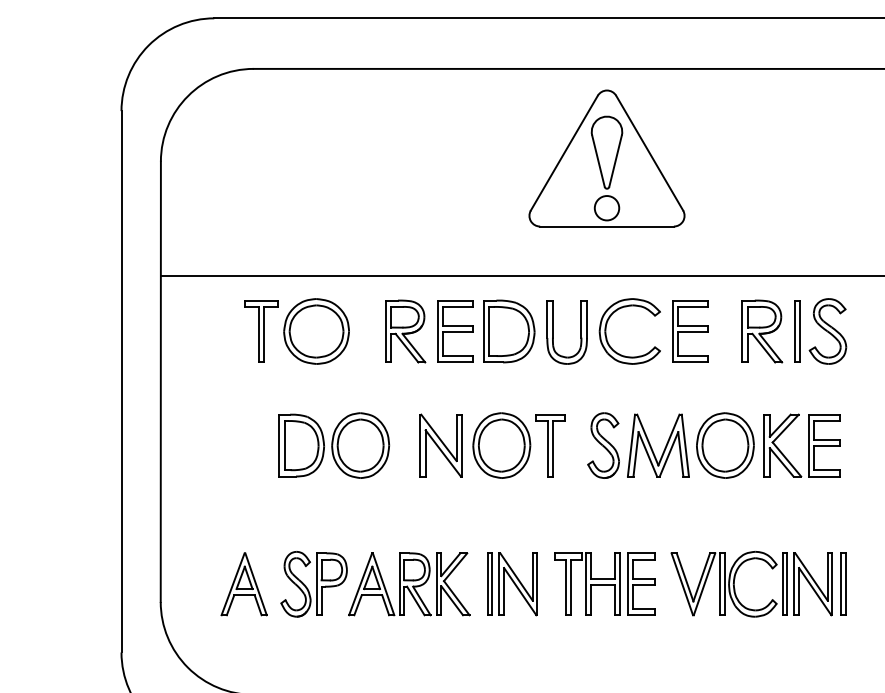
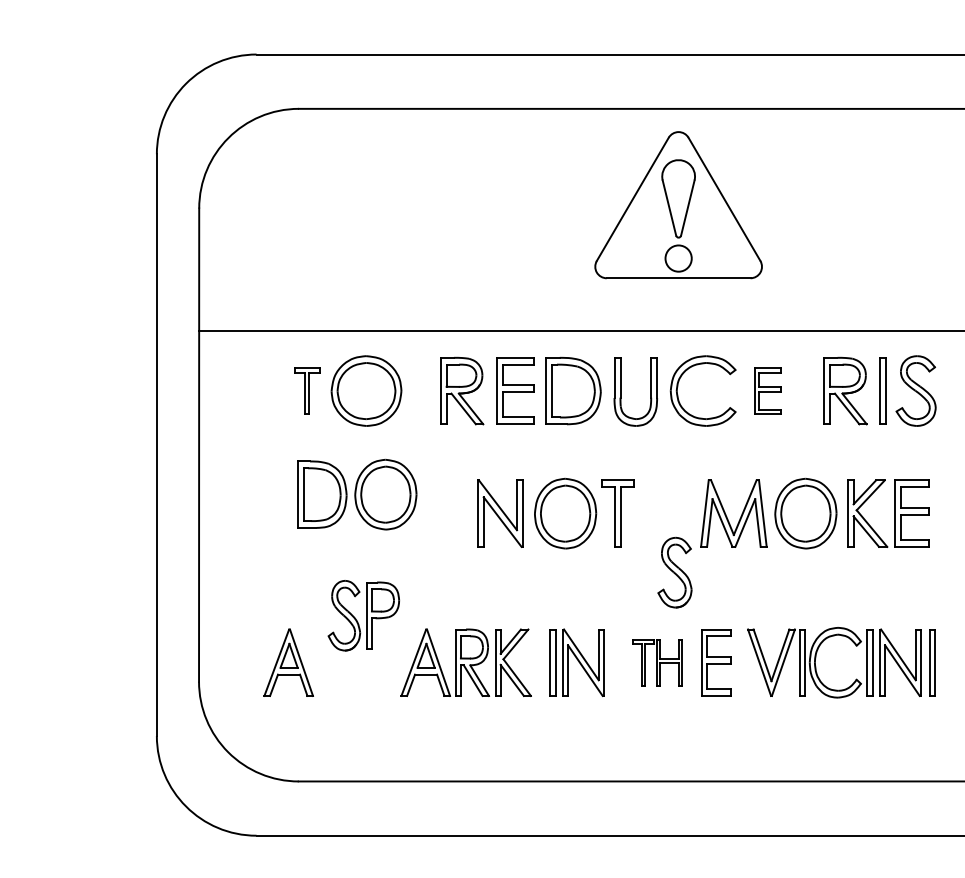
part: (261, 330) -> (307, 390), size x0.7
part: (689, 330) -> (767, 390), size x0.7
part: (334, 445) -> (357, 494), moved
part: (603, 445) -> (674, 572), moved
part: (313, 584) -> (363, 615), moved
part: (587, 584) -> (657, 662), size x0.7

